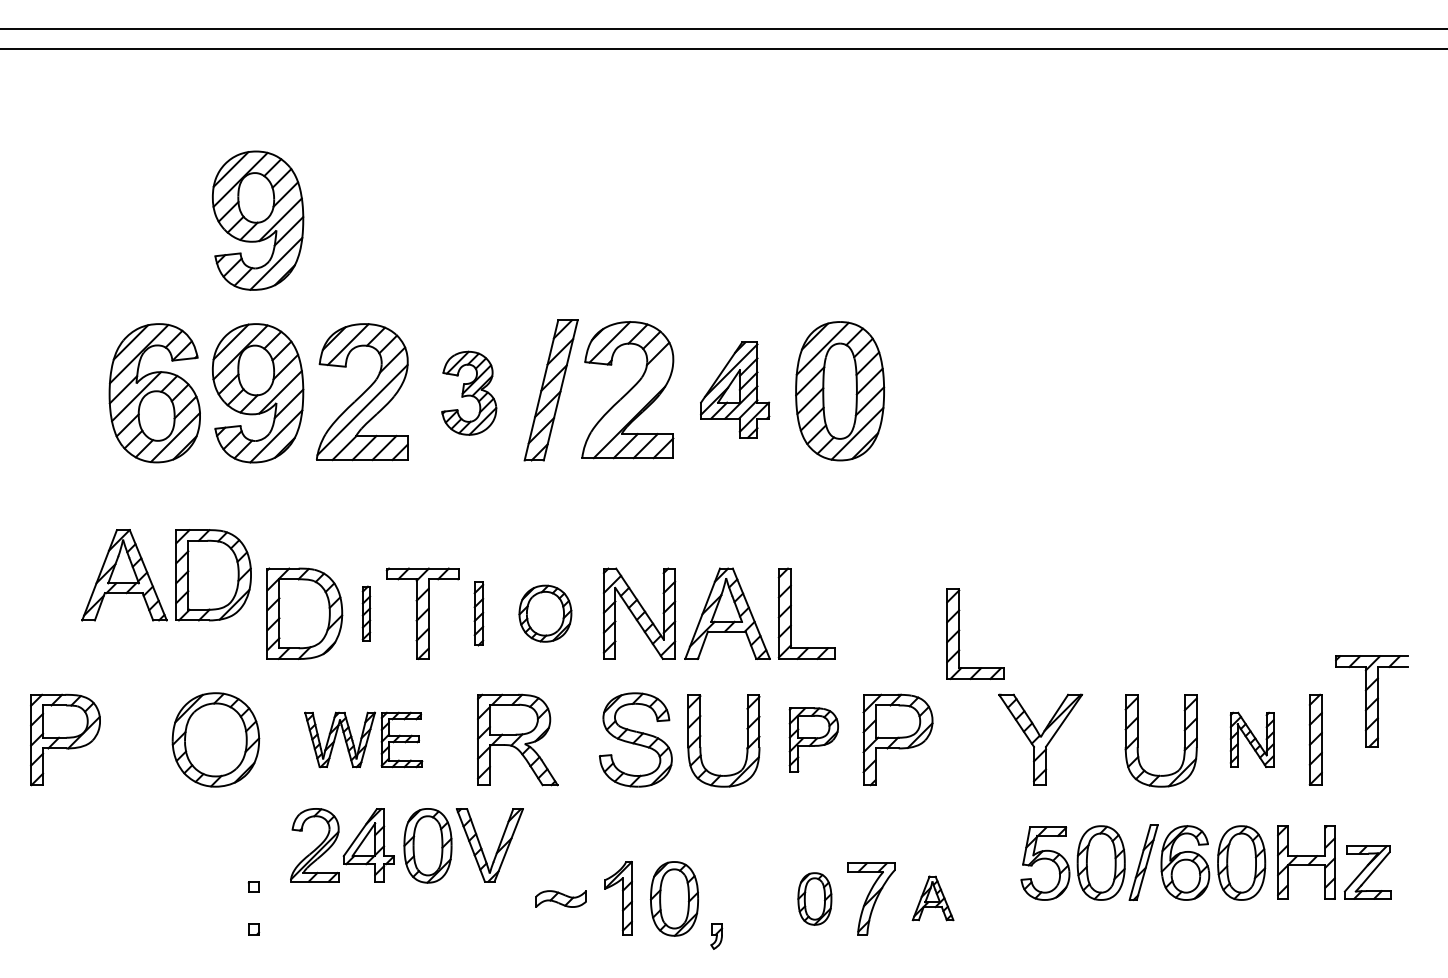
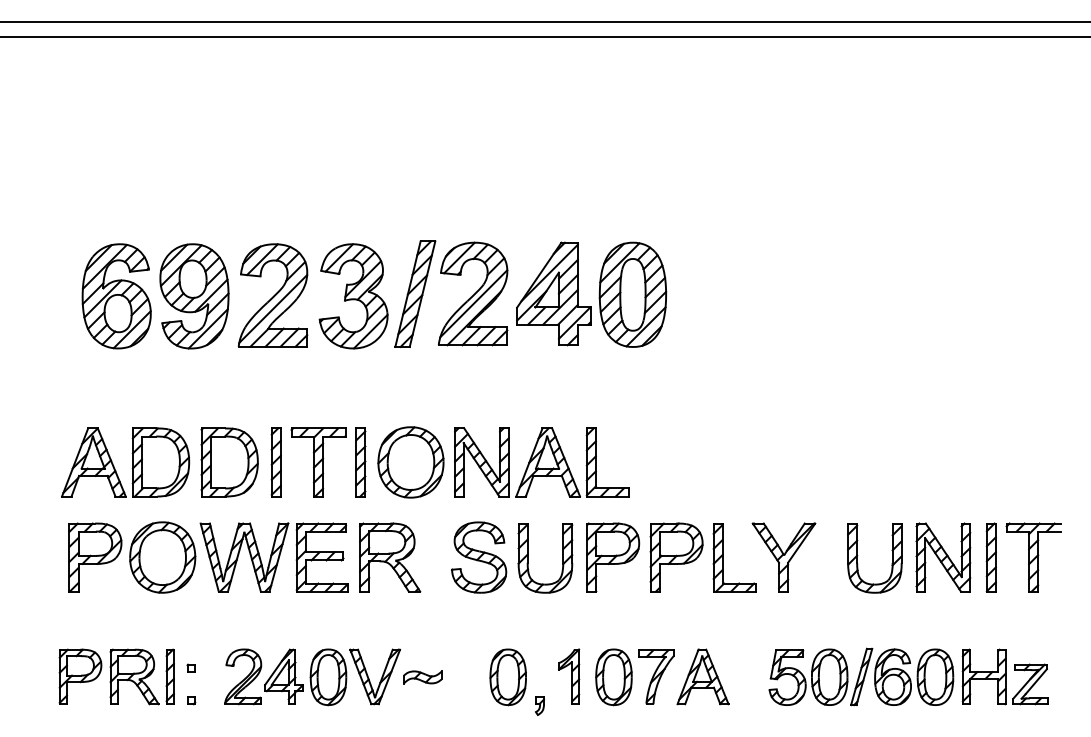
part: (258, 220) -> (194, 166), removed
part: (734, 389) -> (553, 293), size x1.43
part: (469, 393) -> (353, 296), size x1.67
line: (628, 402) -> (473, 303), added
part: (175, 575) -> (132, 462), moved
part: (365, 613) -> (275, 462), size x1.67
part: (478, 613) -> (360, 462), size x1.43
part: (544, 613) -> (410, 462), size x1.67
part: (960, 633) -> (723, 557), moved
part: (1371, 701) -> (1033, 557), moved
part: (65, 739) -> (95, 557), moved
part: (362, 739) -> (273, 557), size x1.67
part: (814, 739) -> (613, 557), size x1.43
part: (1252, 739) -> (943, 557), size x1.67
part: (406, 846) -> (312, 677), moved
part: (1205, 861) -> (908, 676), moved
part: (154, 897) -> (116, 676), added
part: (619, 897) -> (569, 676), moved
part: (932, 897) -> (702, 676), size x1.67
part: (814, 899) -> (613, 677), size x1.43

